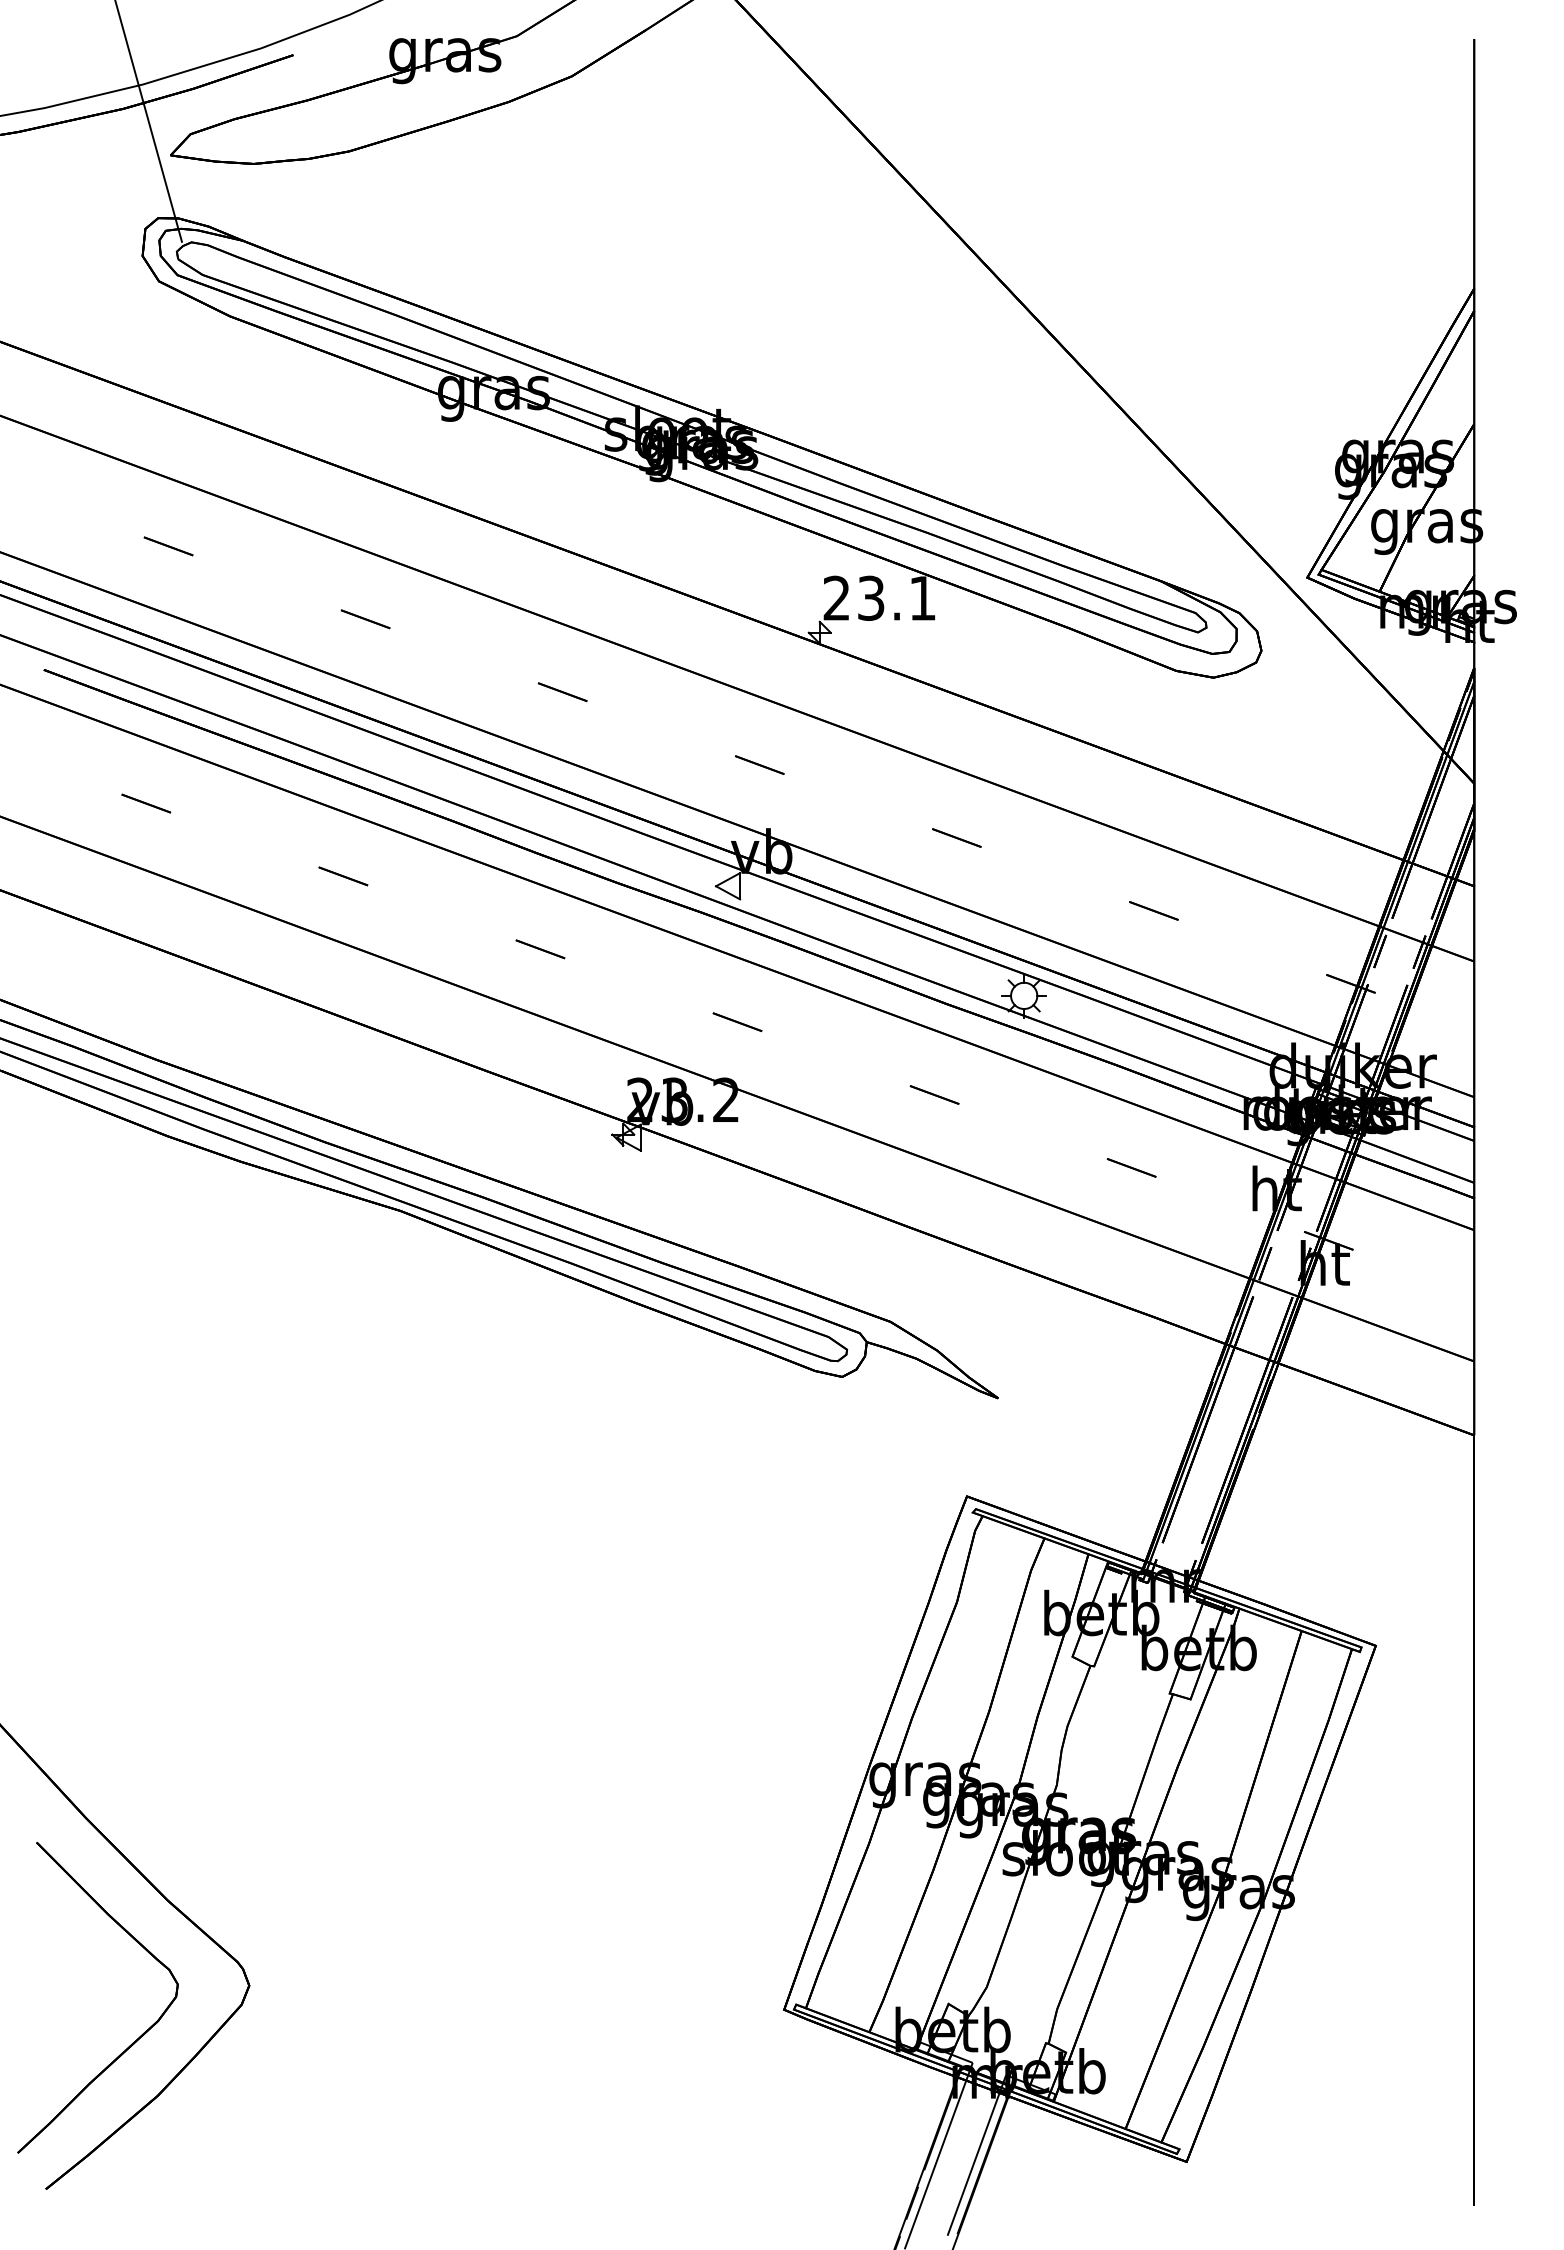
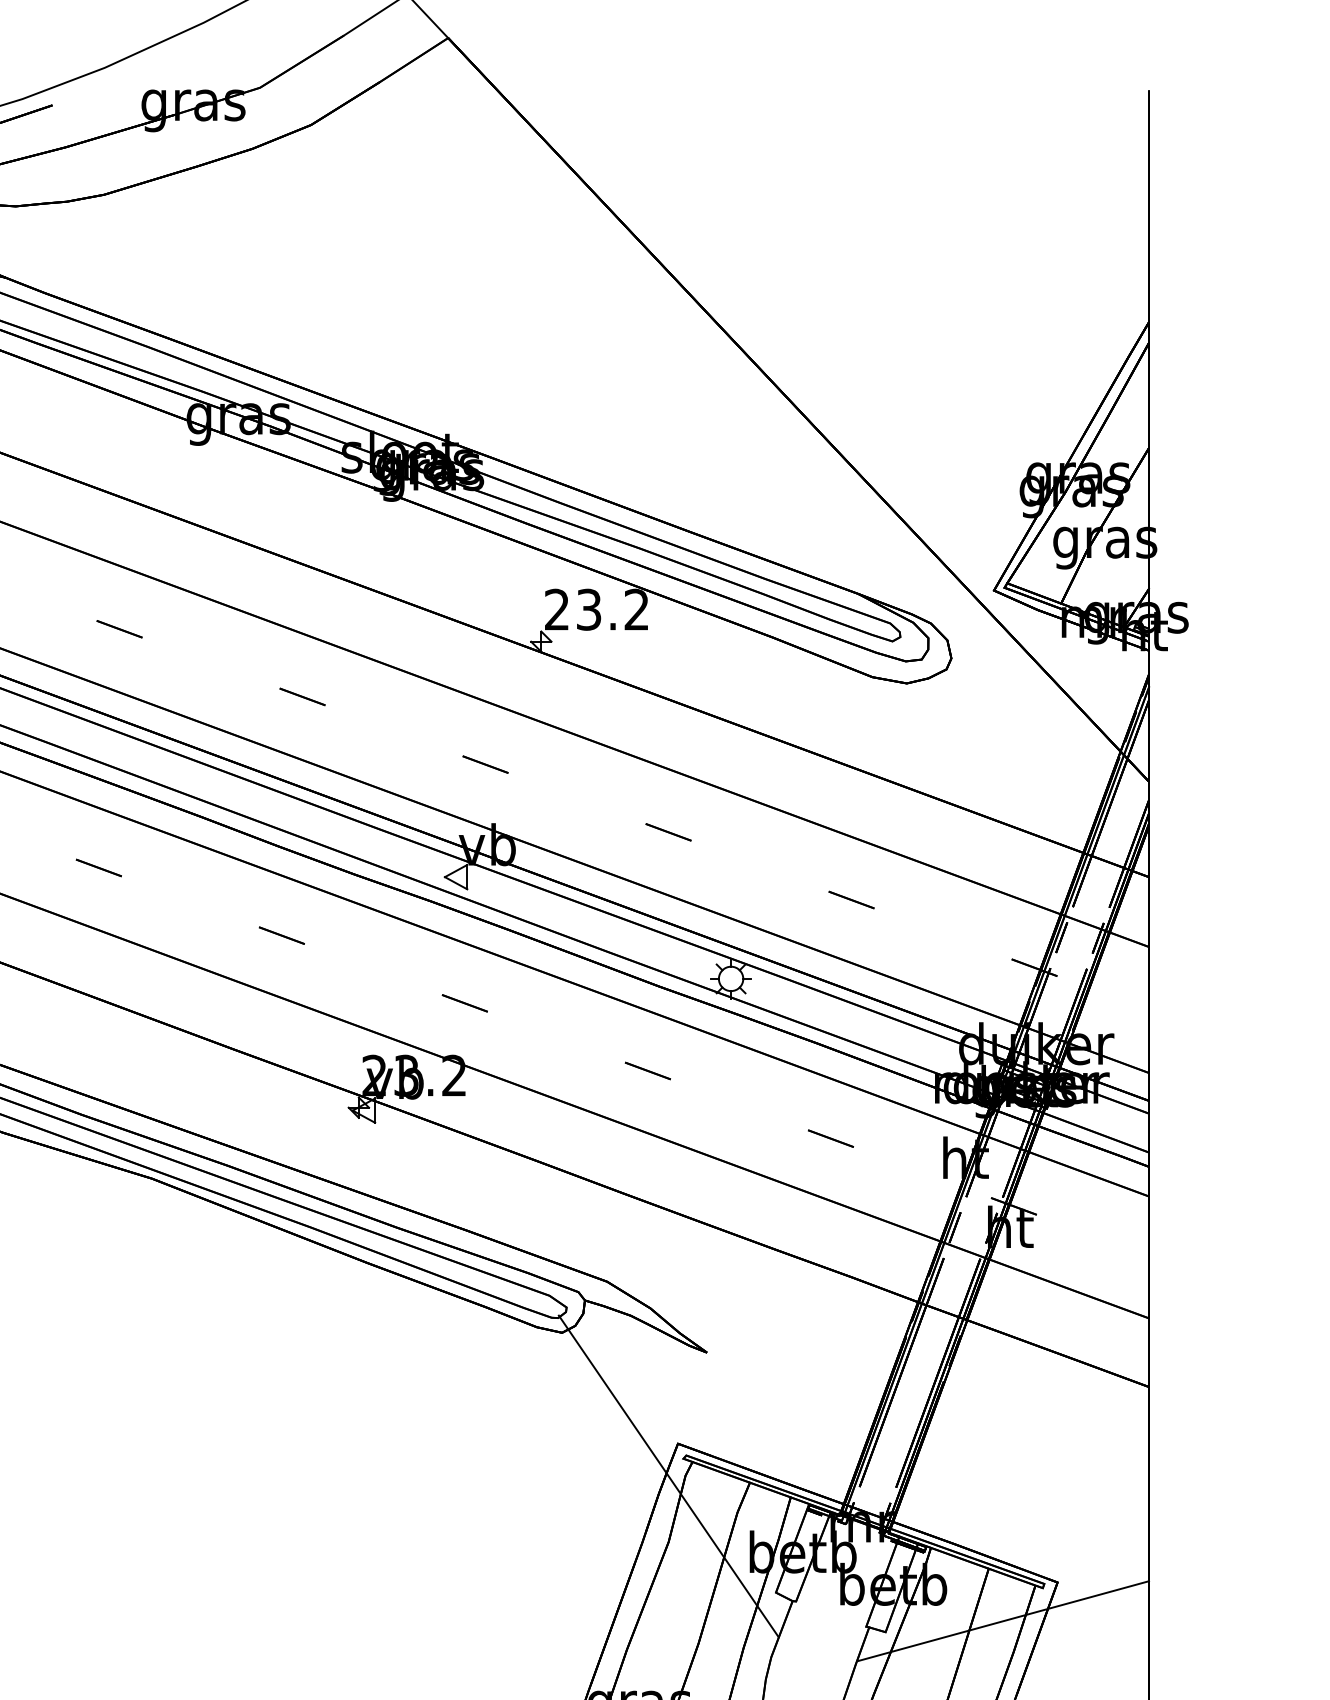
text: (922, 597) -> (636, 608), 23.1 -> 23.2
line: (956, 1531) -> (668, 1476), added
line: (1317, 1687) -> (1003, 1621), added

